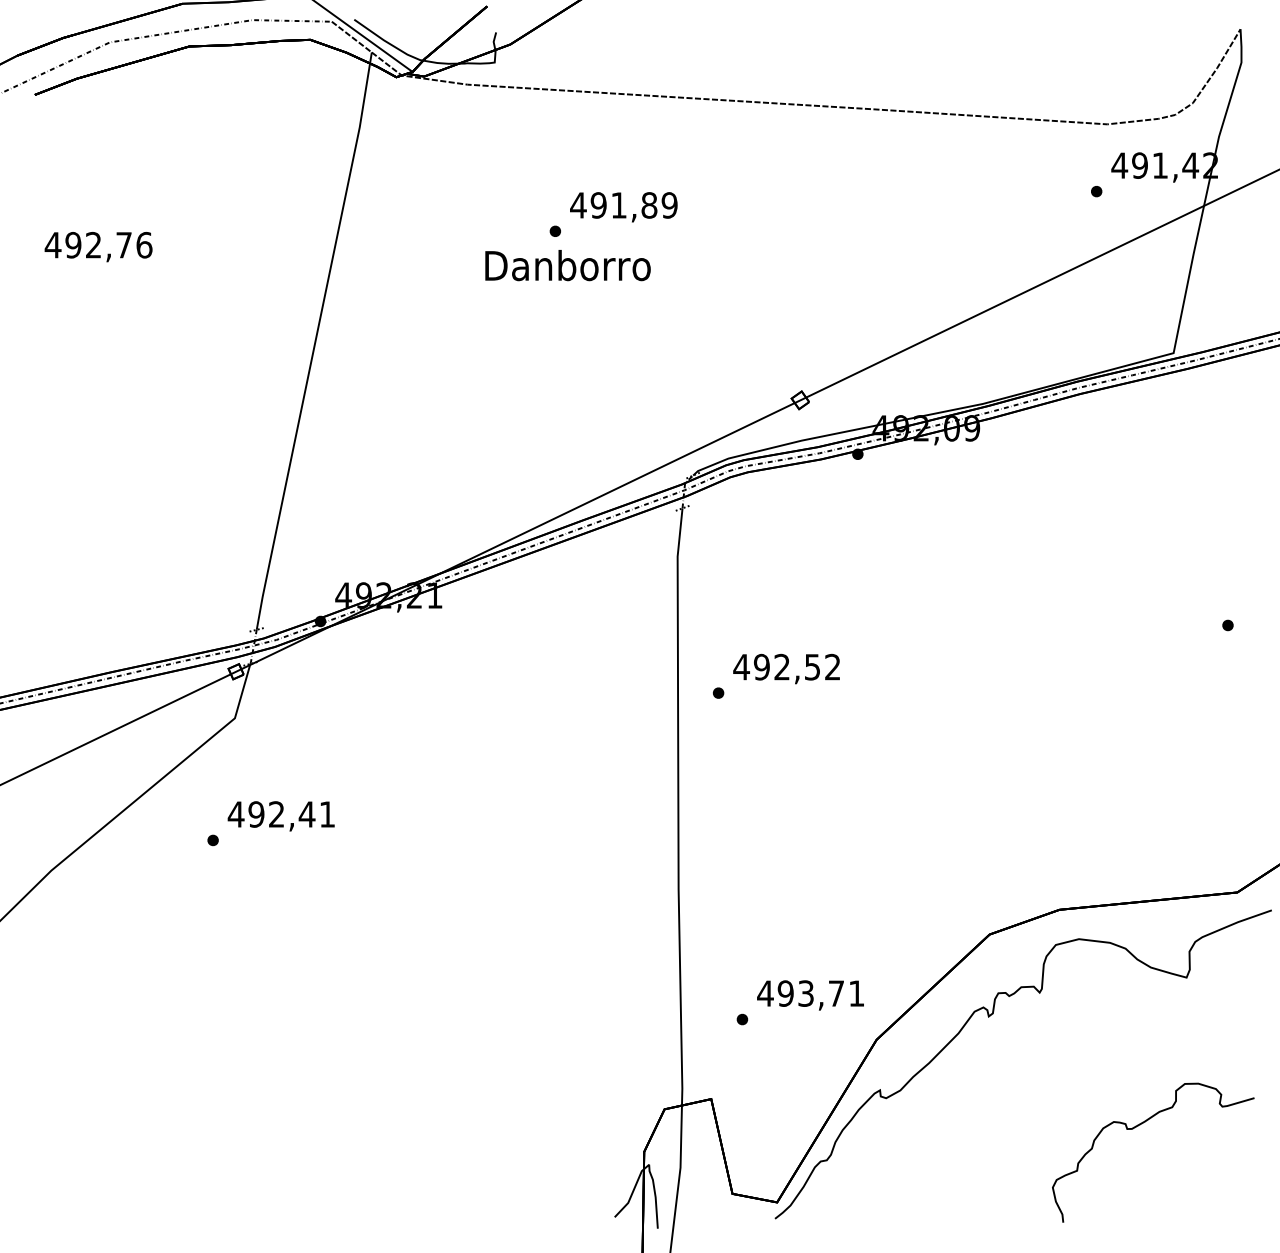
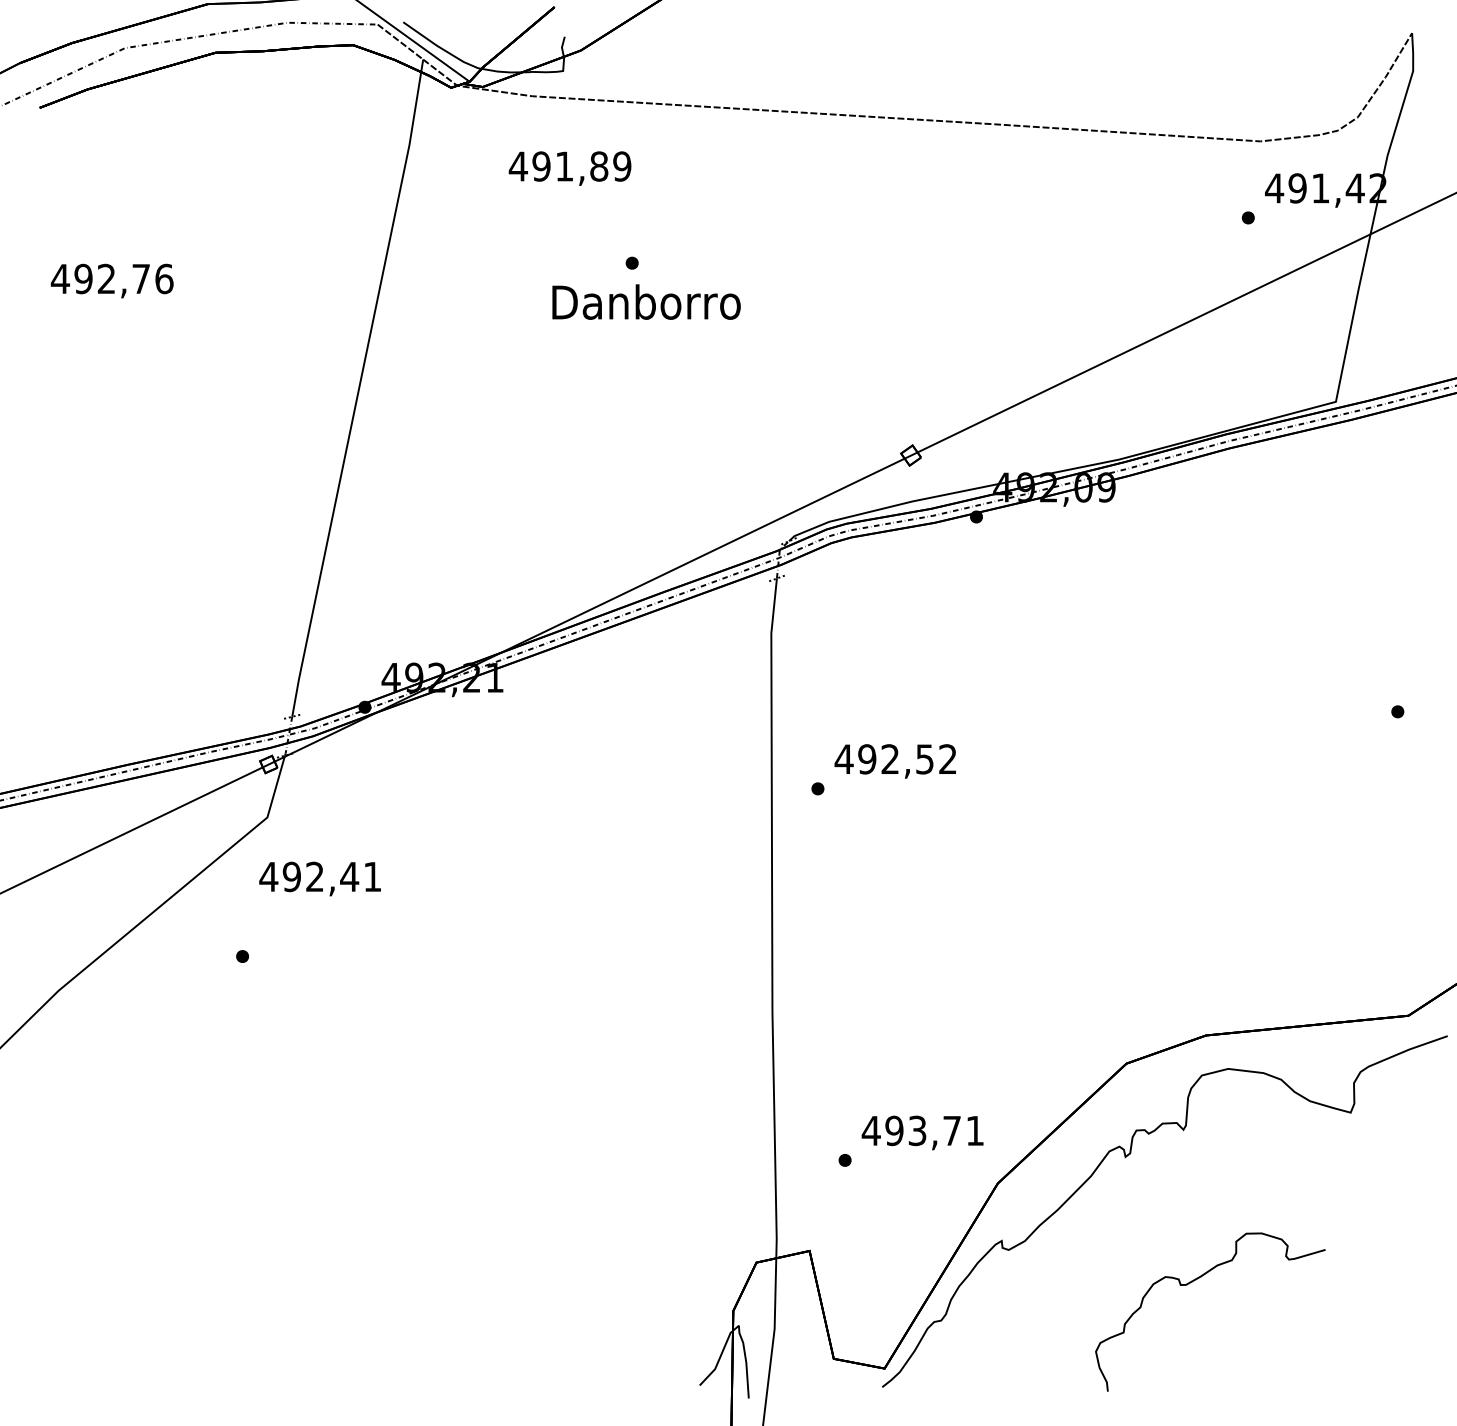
text: (623, 207) -> (569, 168), moved
text: (280, 816) -> (319, 879), moved
curve: (1140, 1125) -> (1195, 1281), moved

